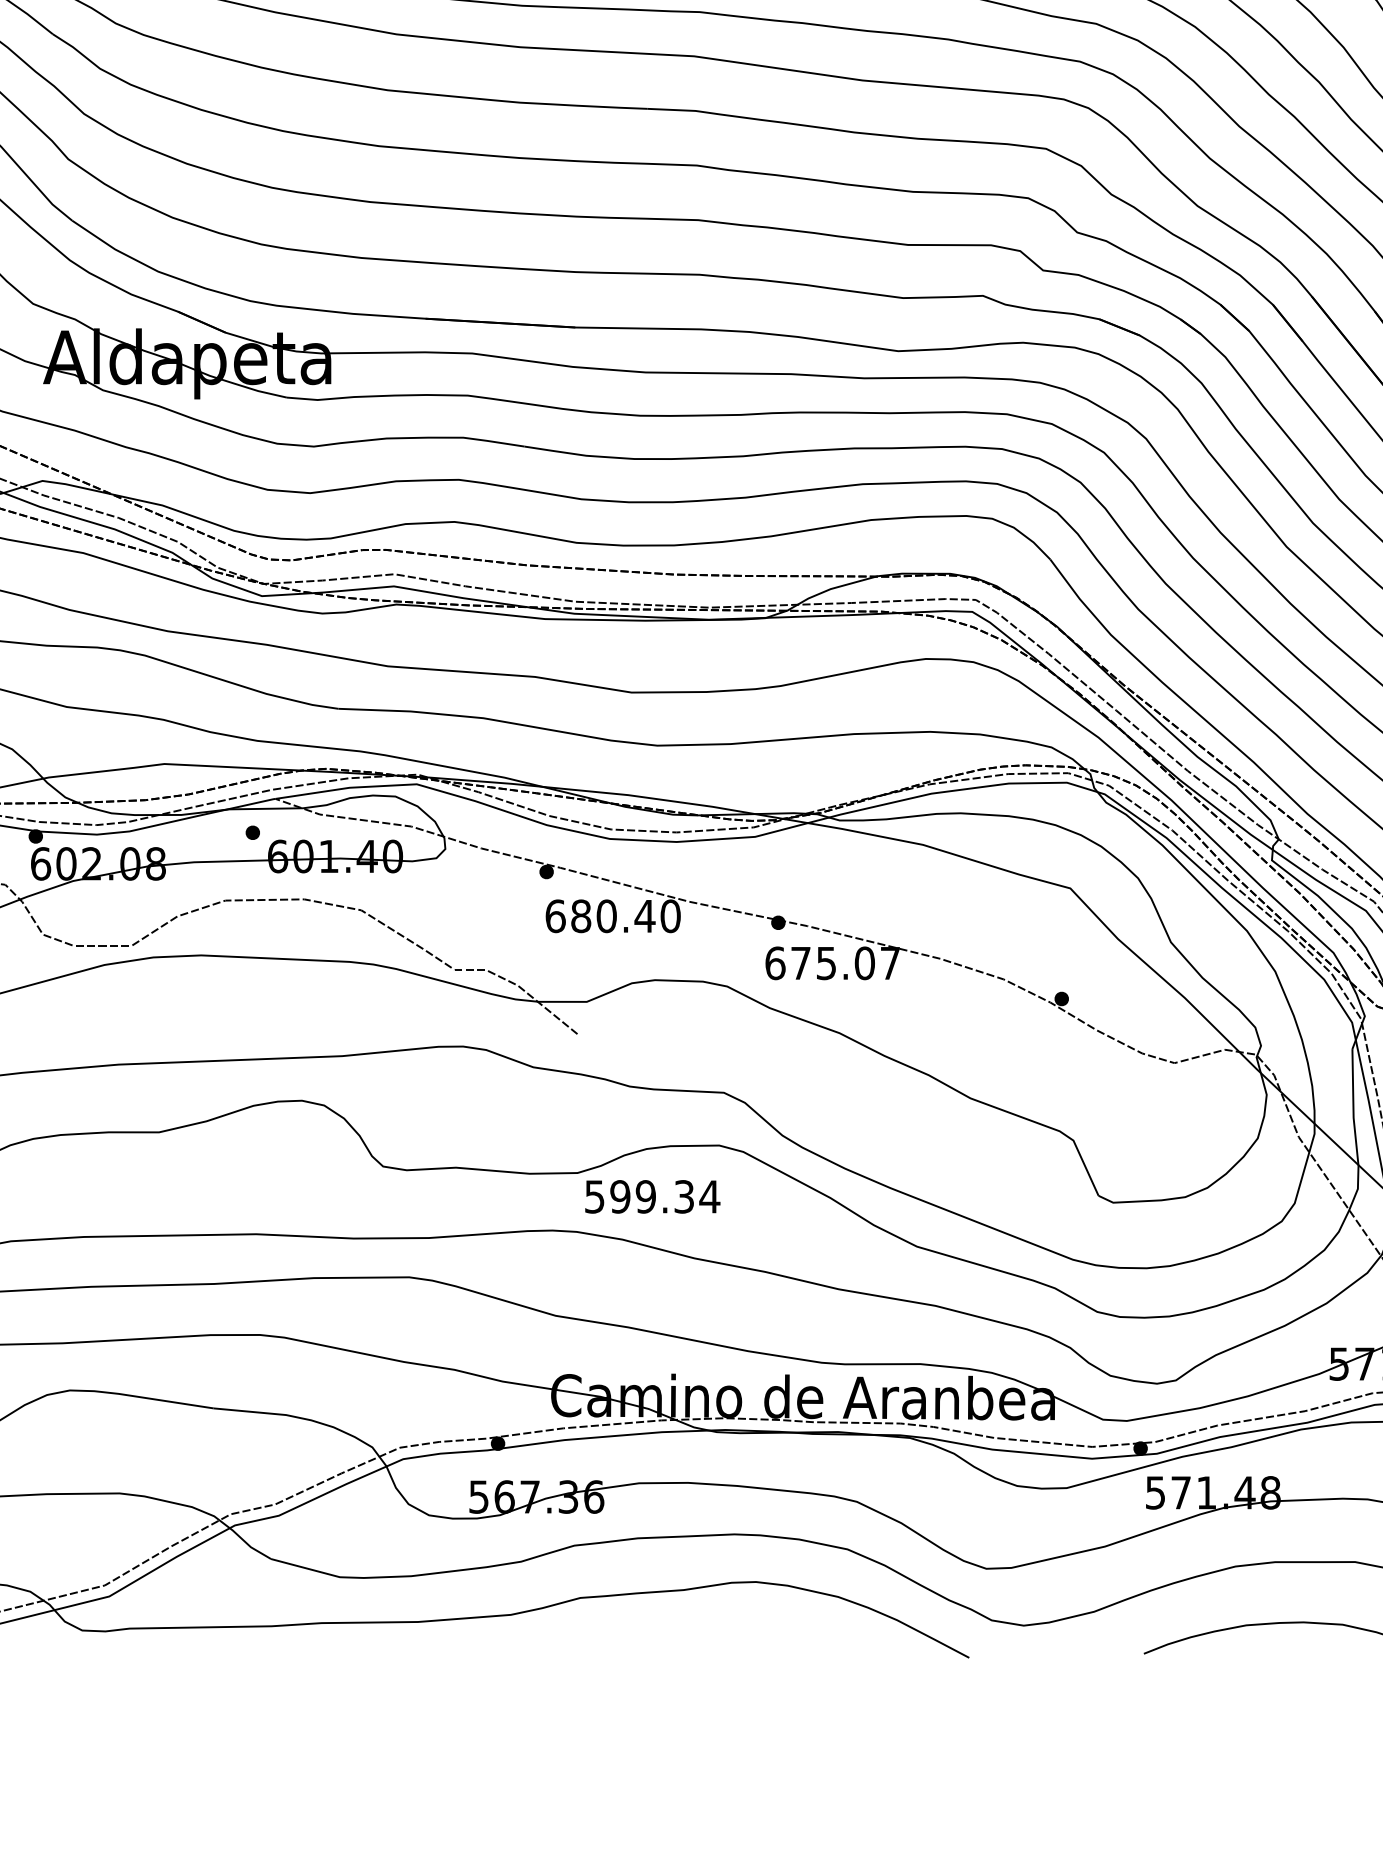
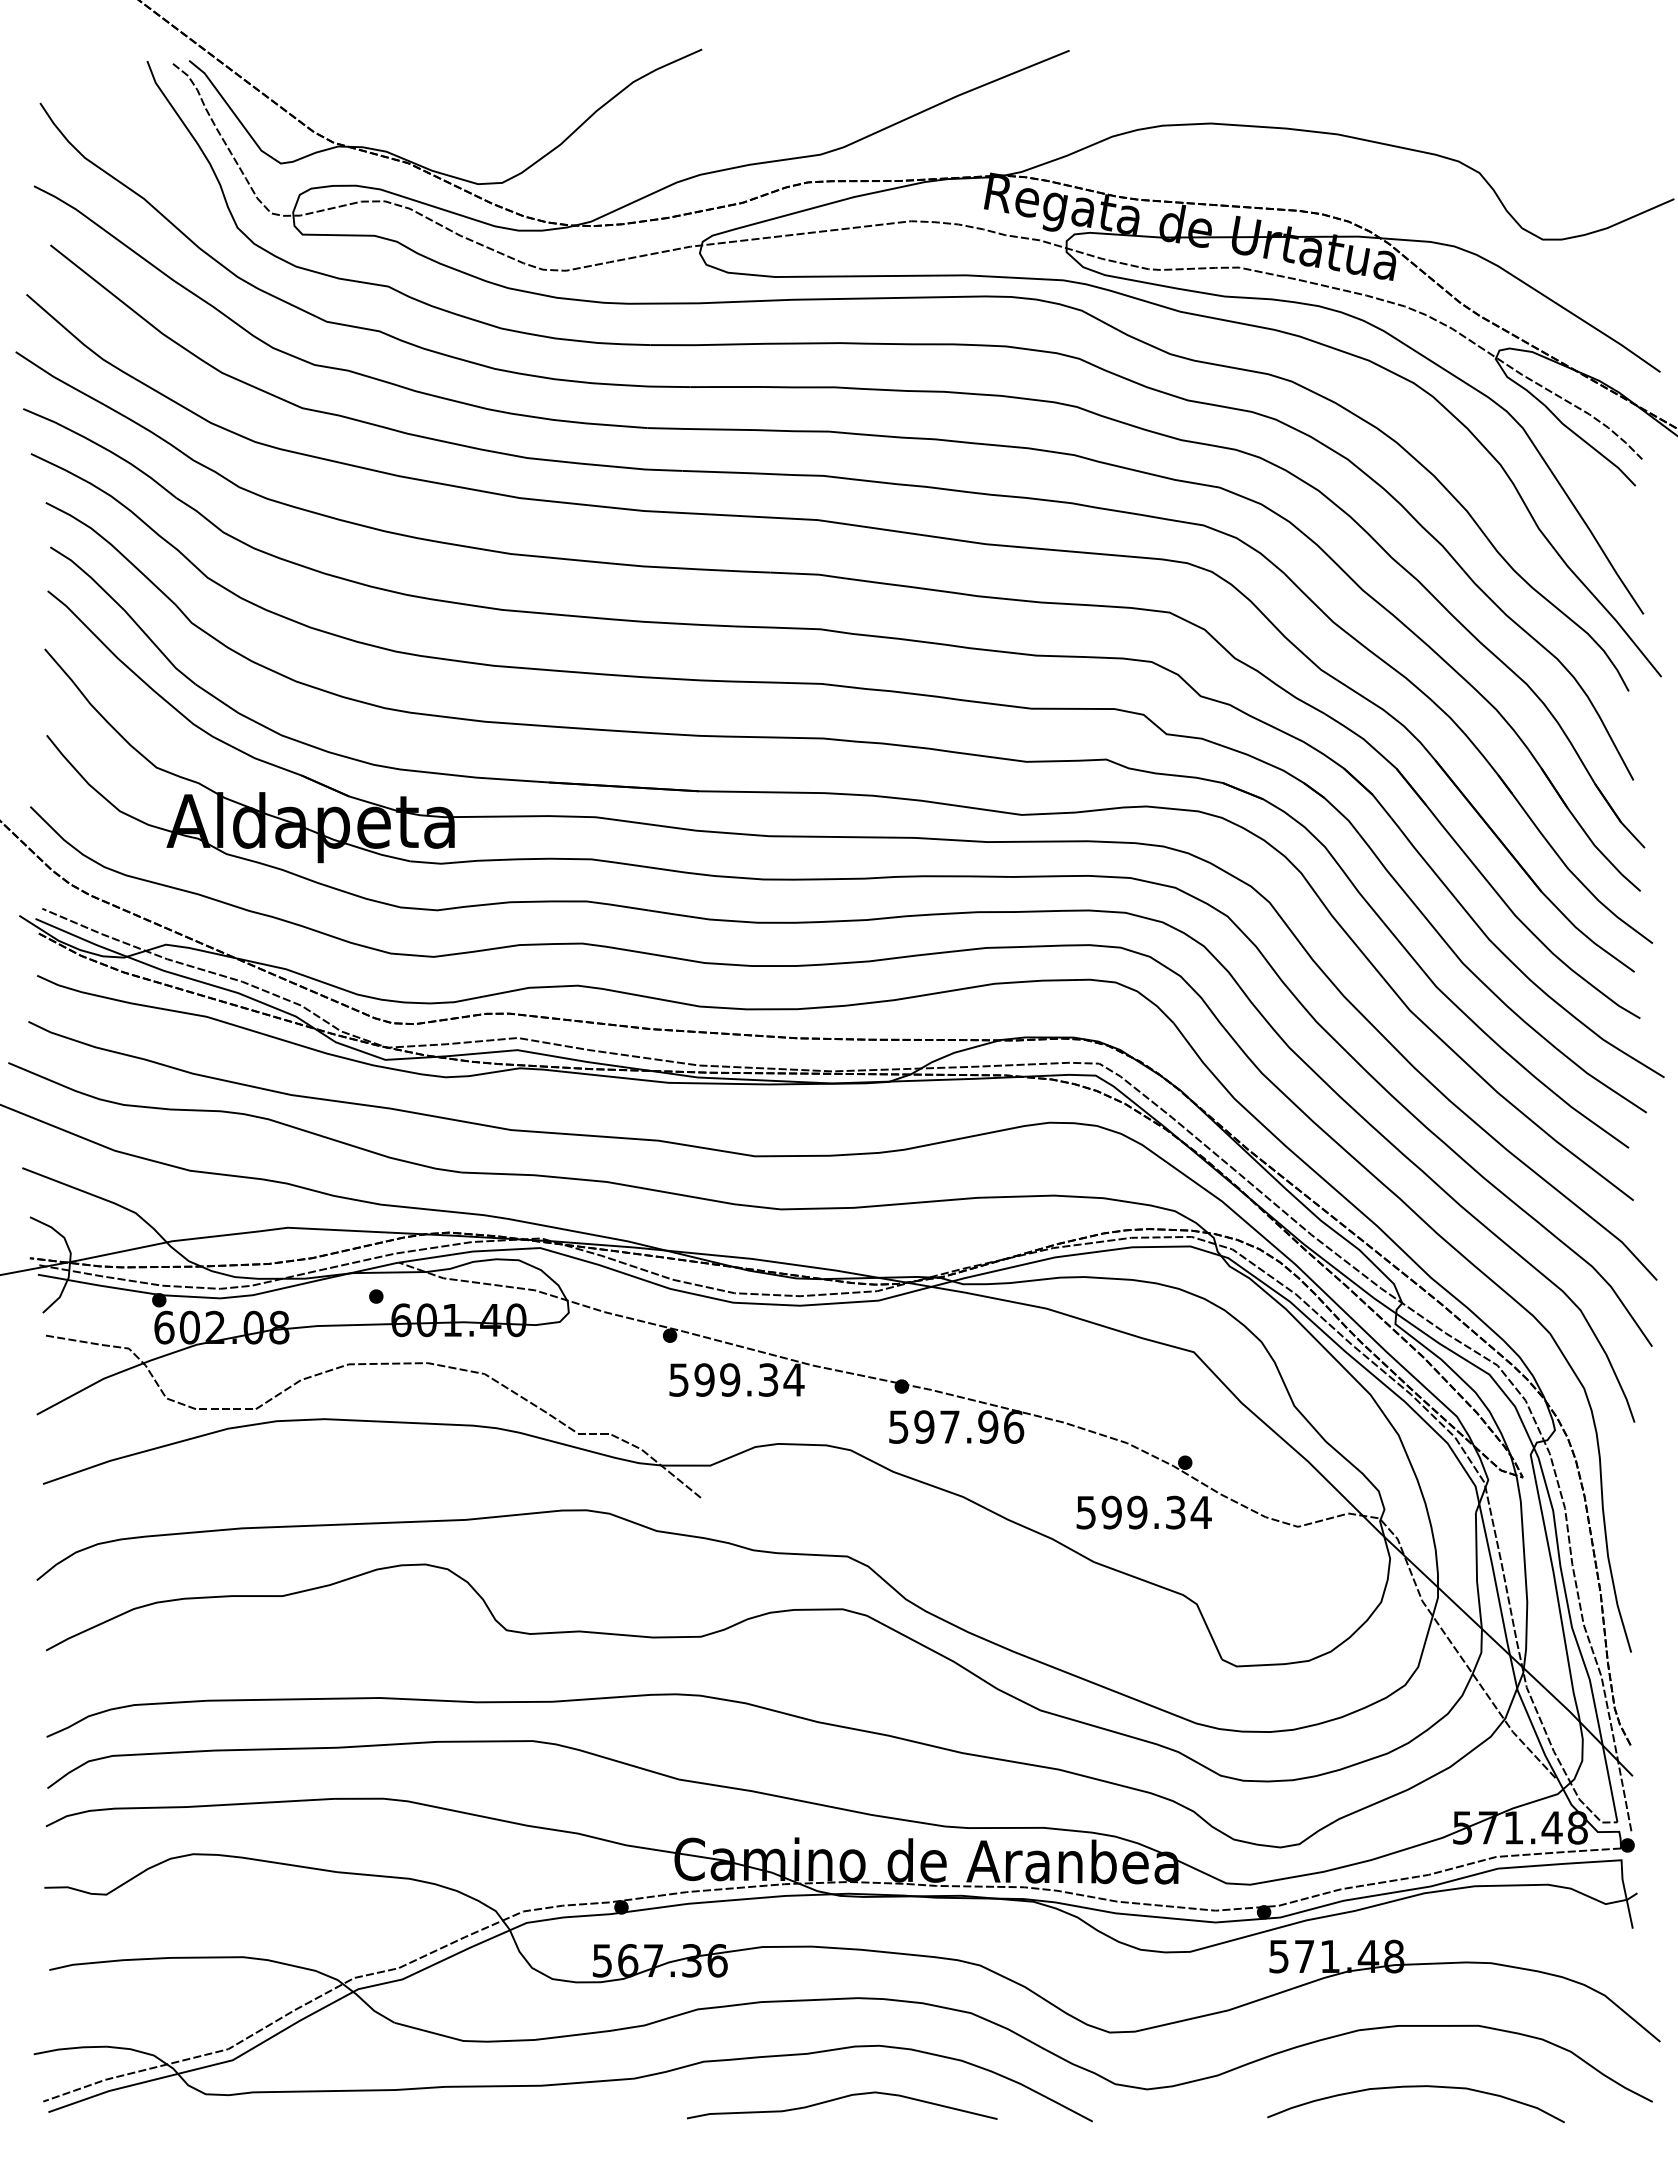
text: (613, 915) -> (736, 1379), 680.40 -> 599.34
text: (833, 962) -> (956, 1426), 675.07 -> 597.96
text: (652, 1196) -> (1143, 1512), moved
curve: (716, 1635) -> (839, 2099), added

